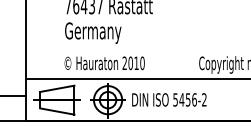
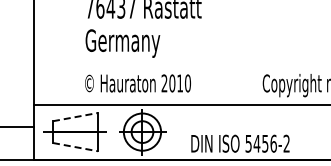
line: (57, 89) -> (75, 117), solid -> dashed
text: (169, 99) -> (240, 143), moved
line: (57, 111) -> (75, 147), solid -> dashed

